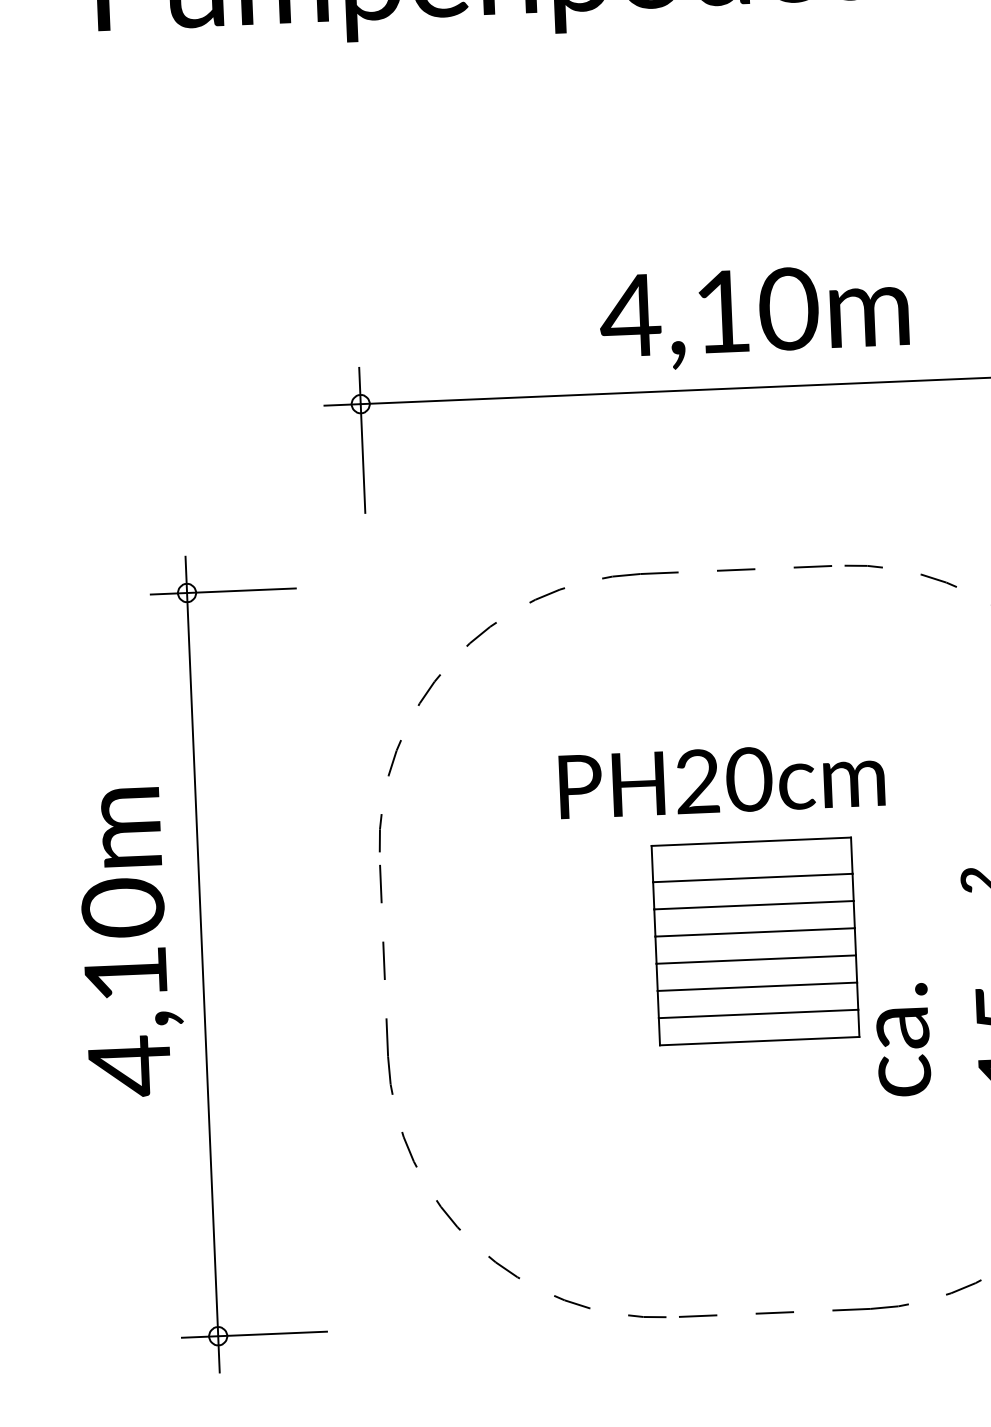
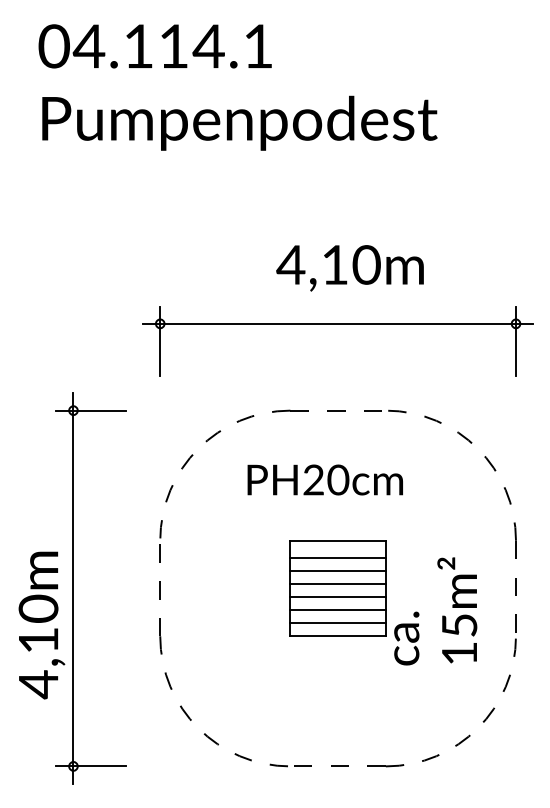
text: (753, 317) -> (349, 268), moved
text: (720, 779) -> (324, 479), moved
text: (130, 942) -> (41, 625), moved

